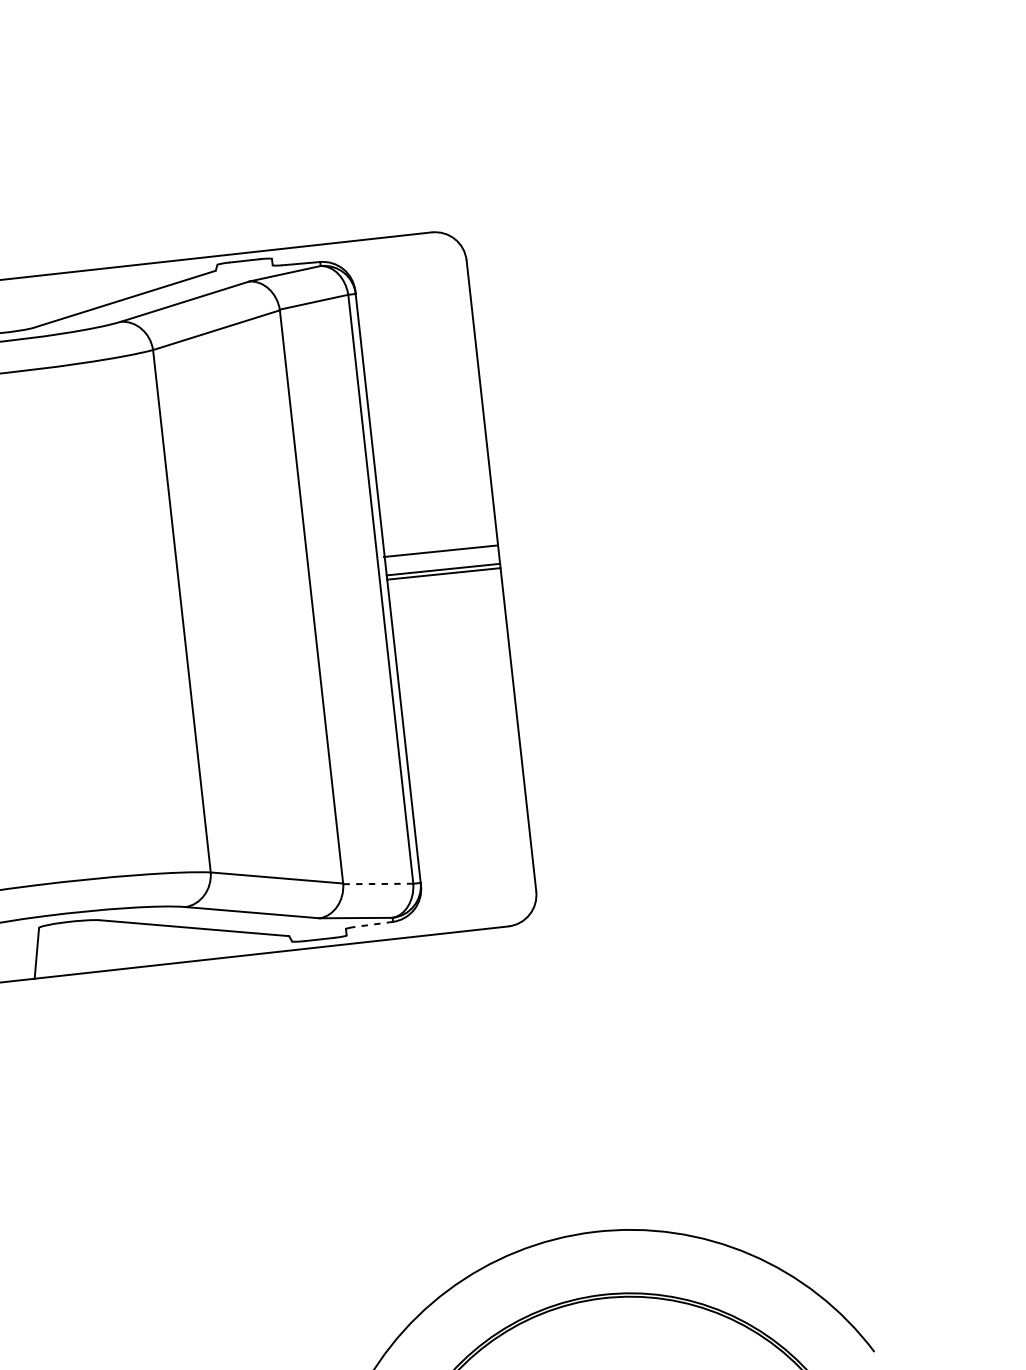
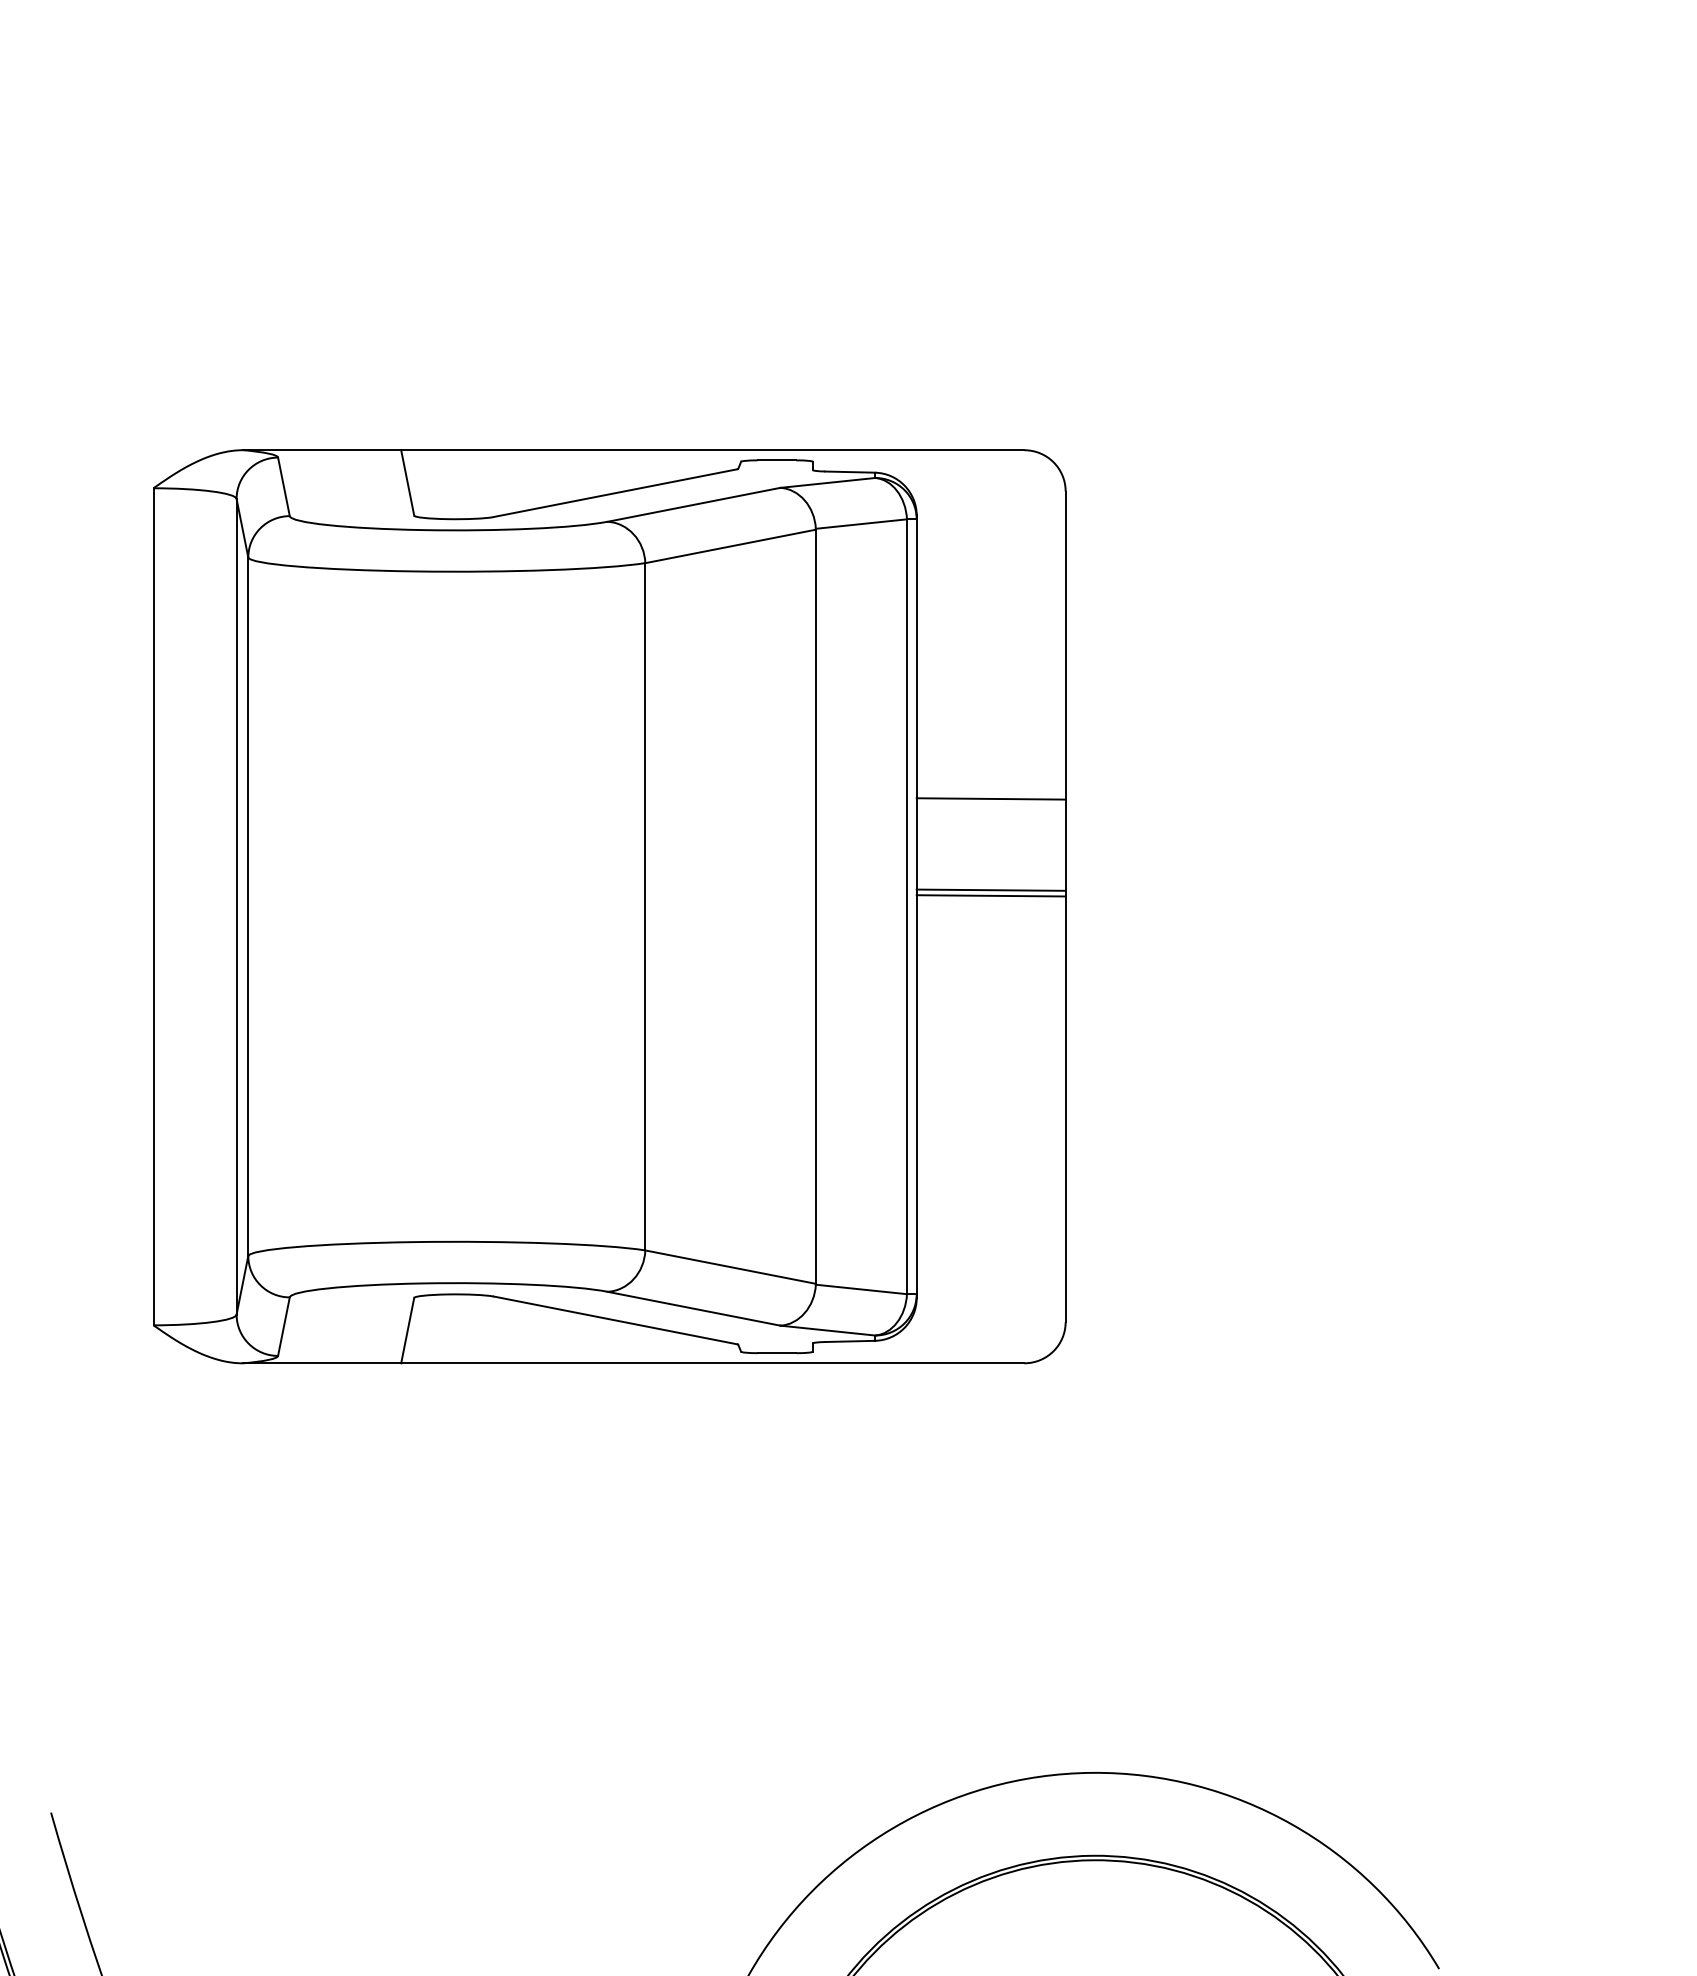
line: (440, 550) -> (990, 798), moved
line: (378, 884) -> (861, 1289), dashed -> solid
line: (374, 924) -> (850, 1341), dashed -> solid

